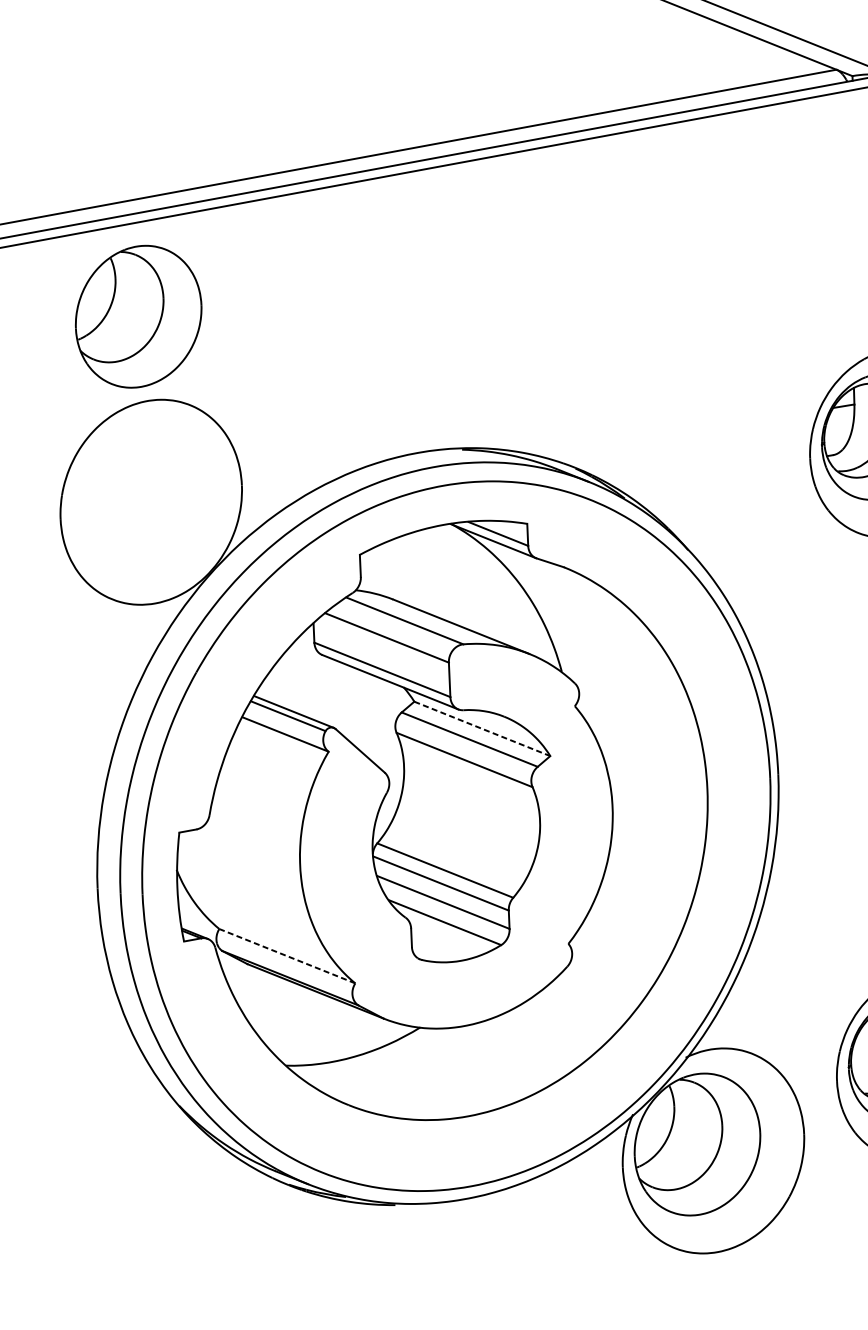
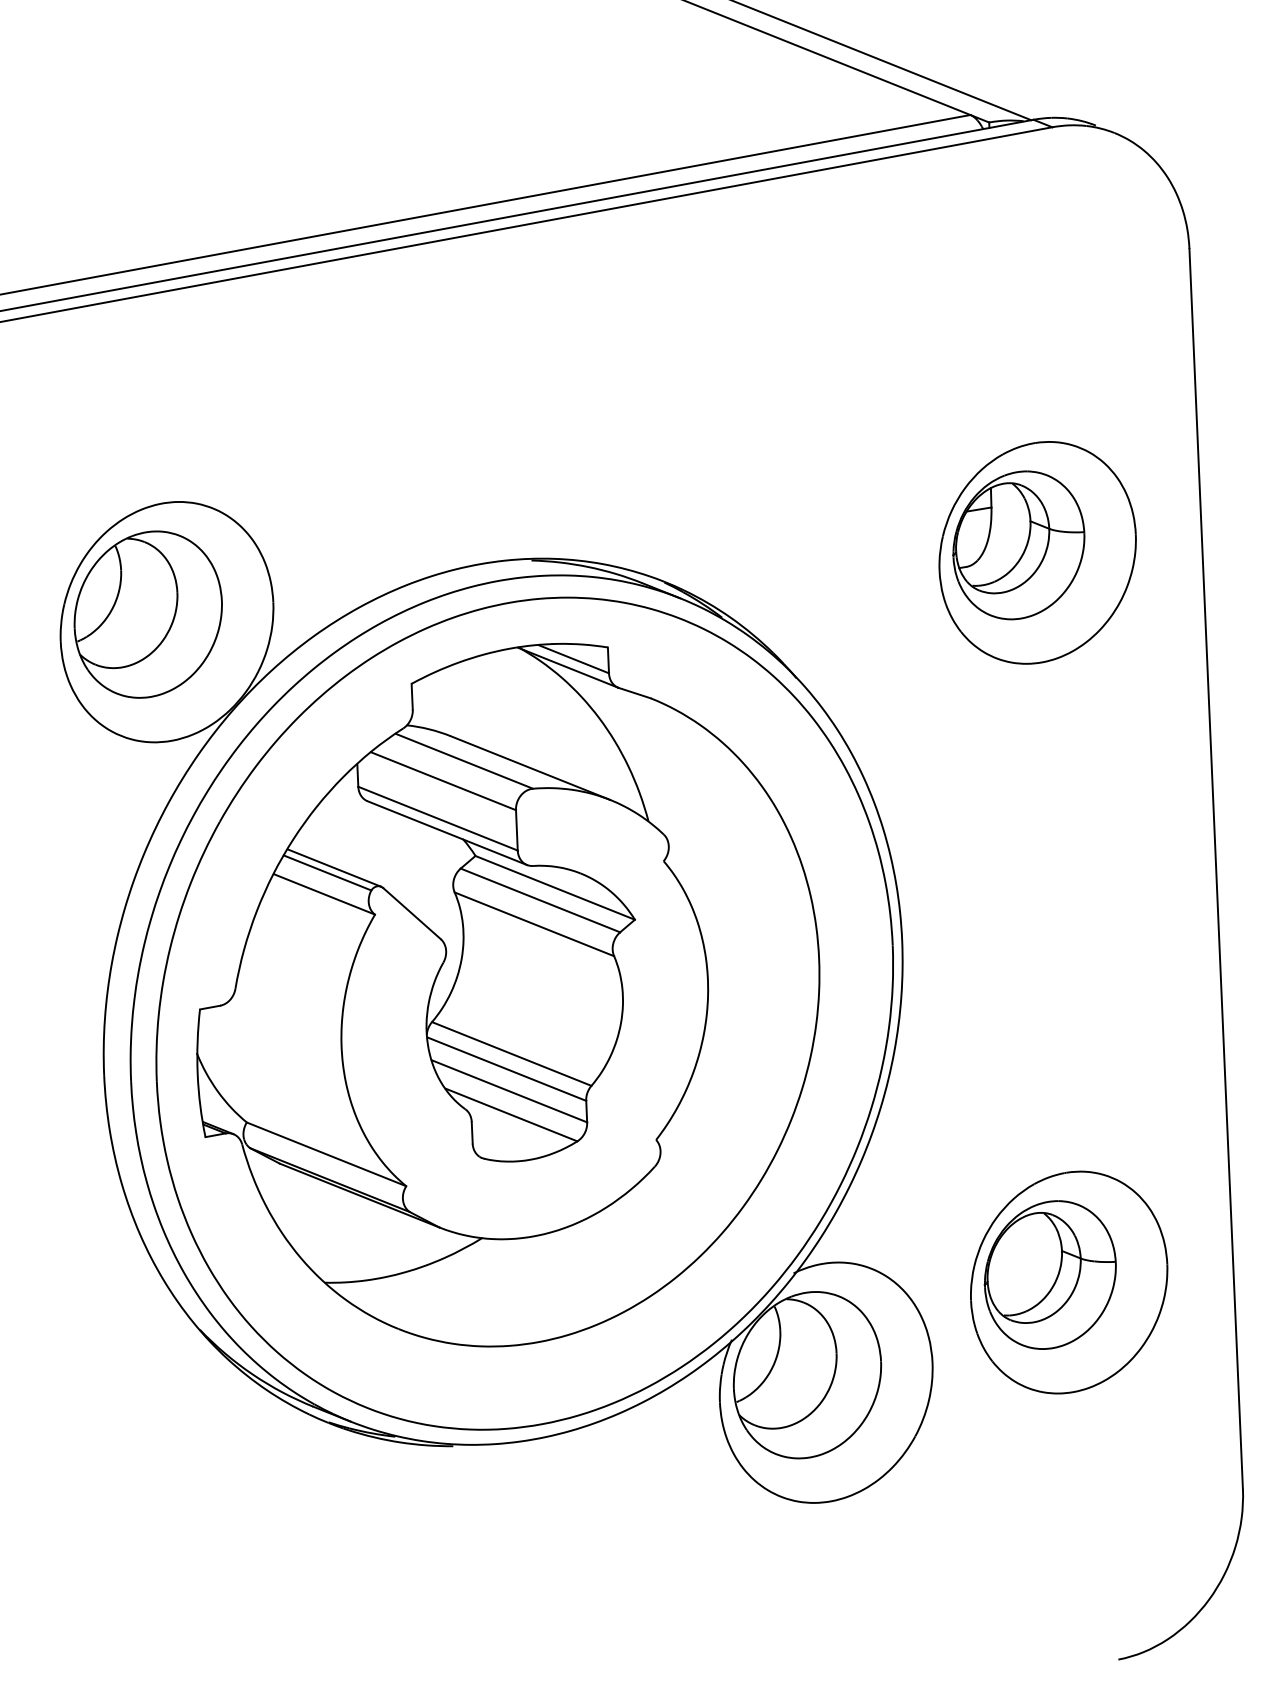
part: (138, 316) -> (147, 614), moved
line: (482, 728) -> (555, 887), dashed -> solid
line: (287, 956) -> (326, 1154), dashed -> solid

